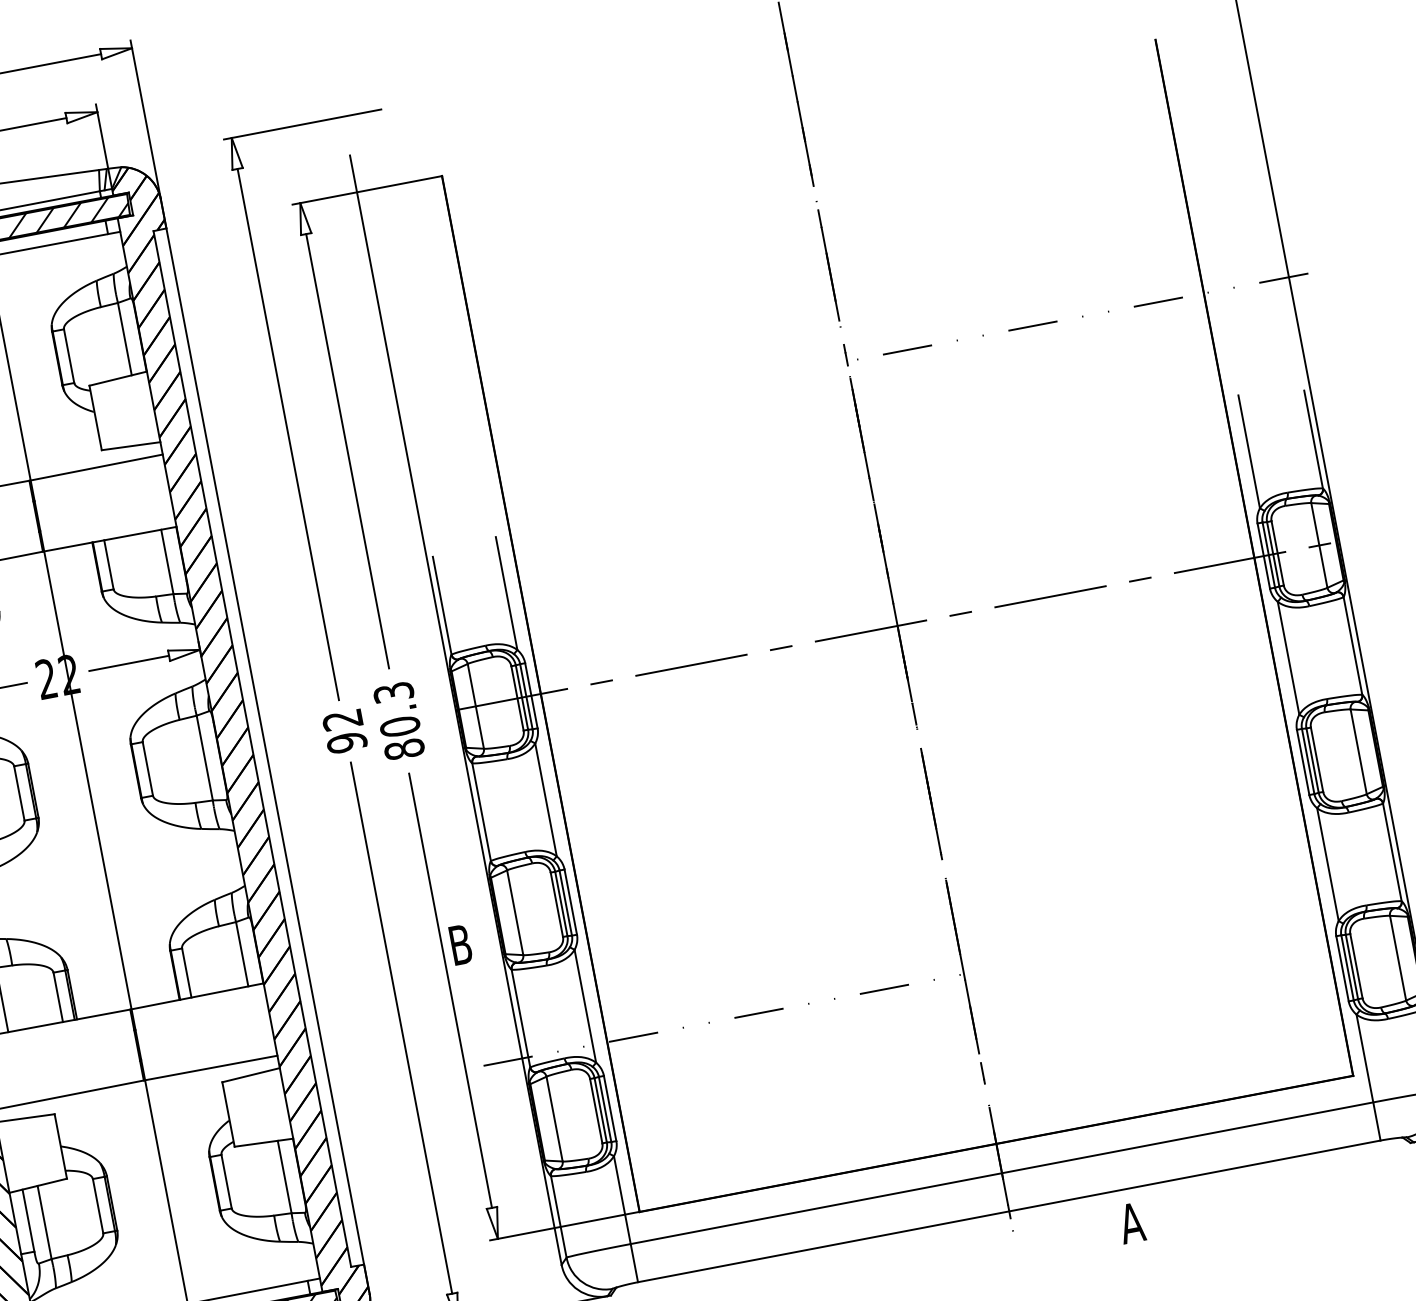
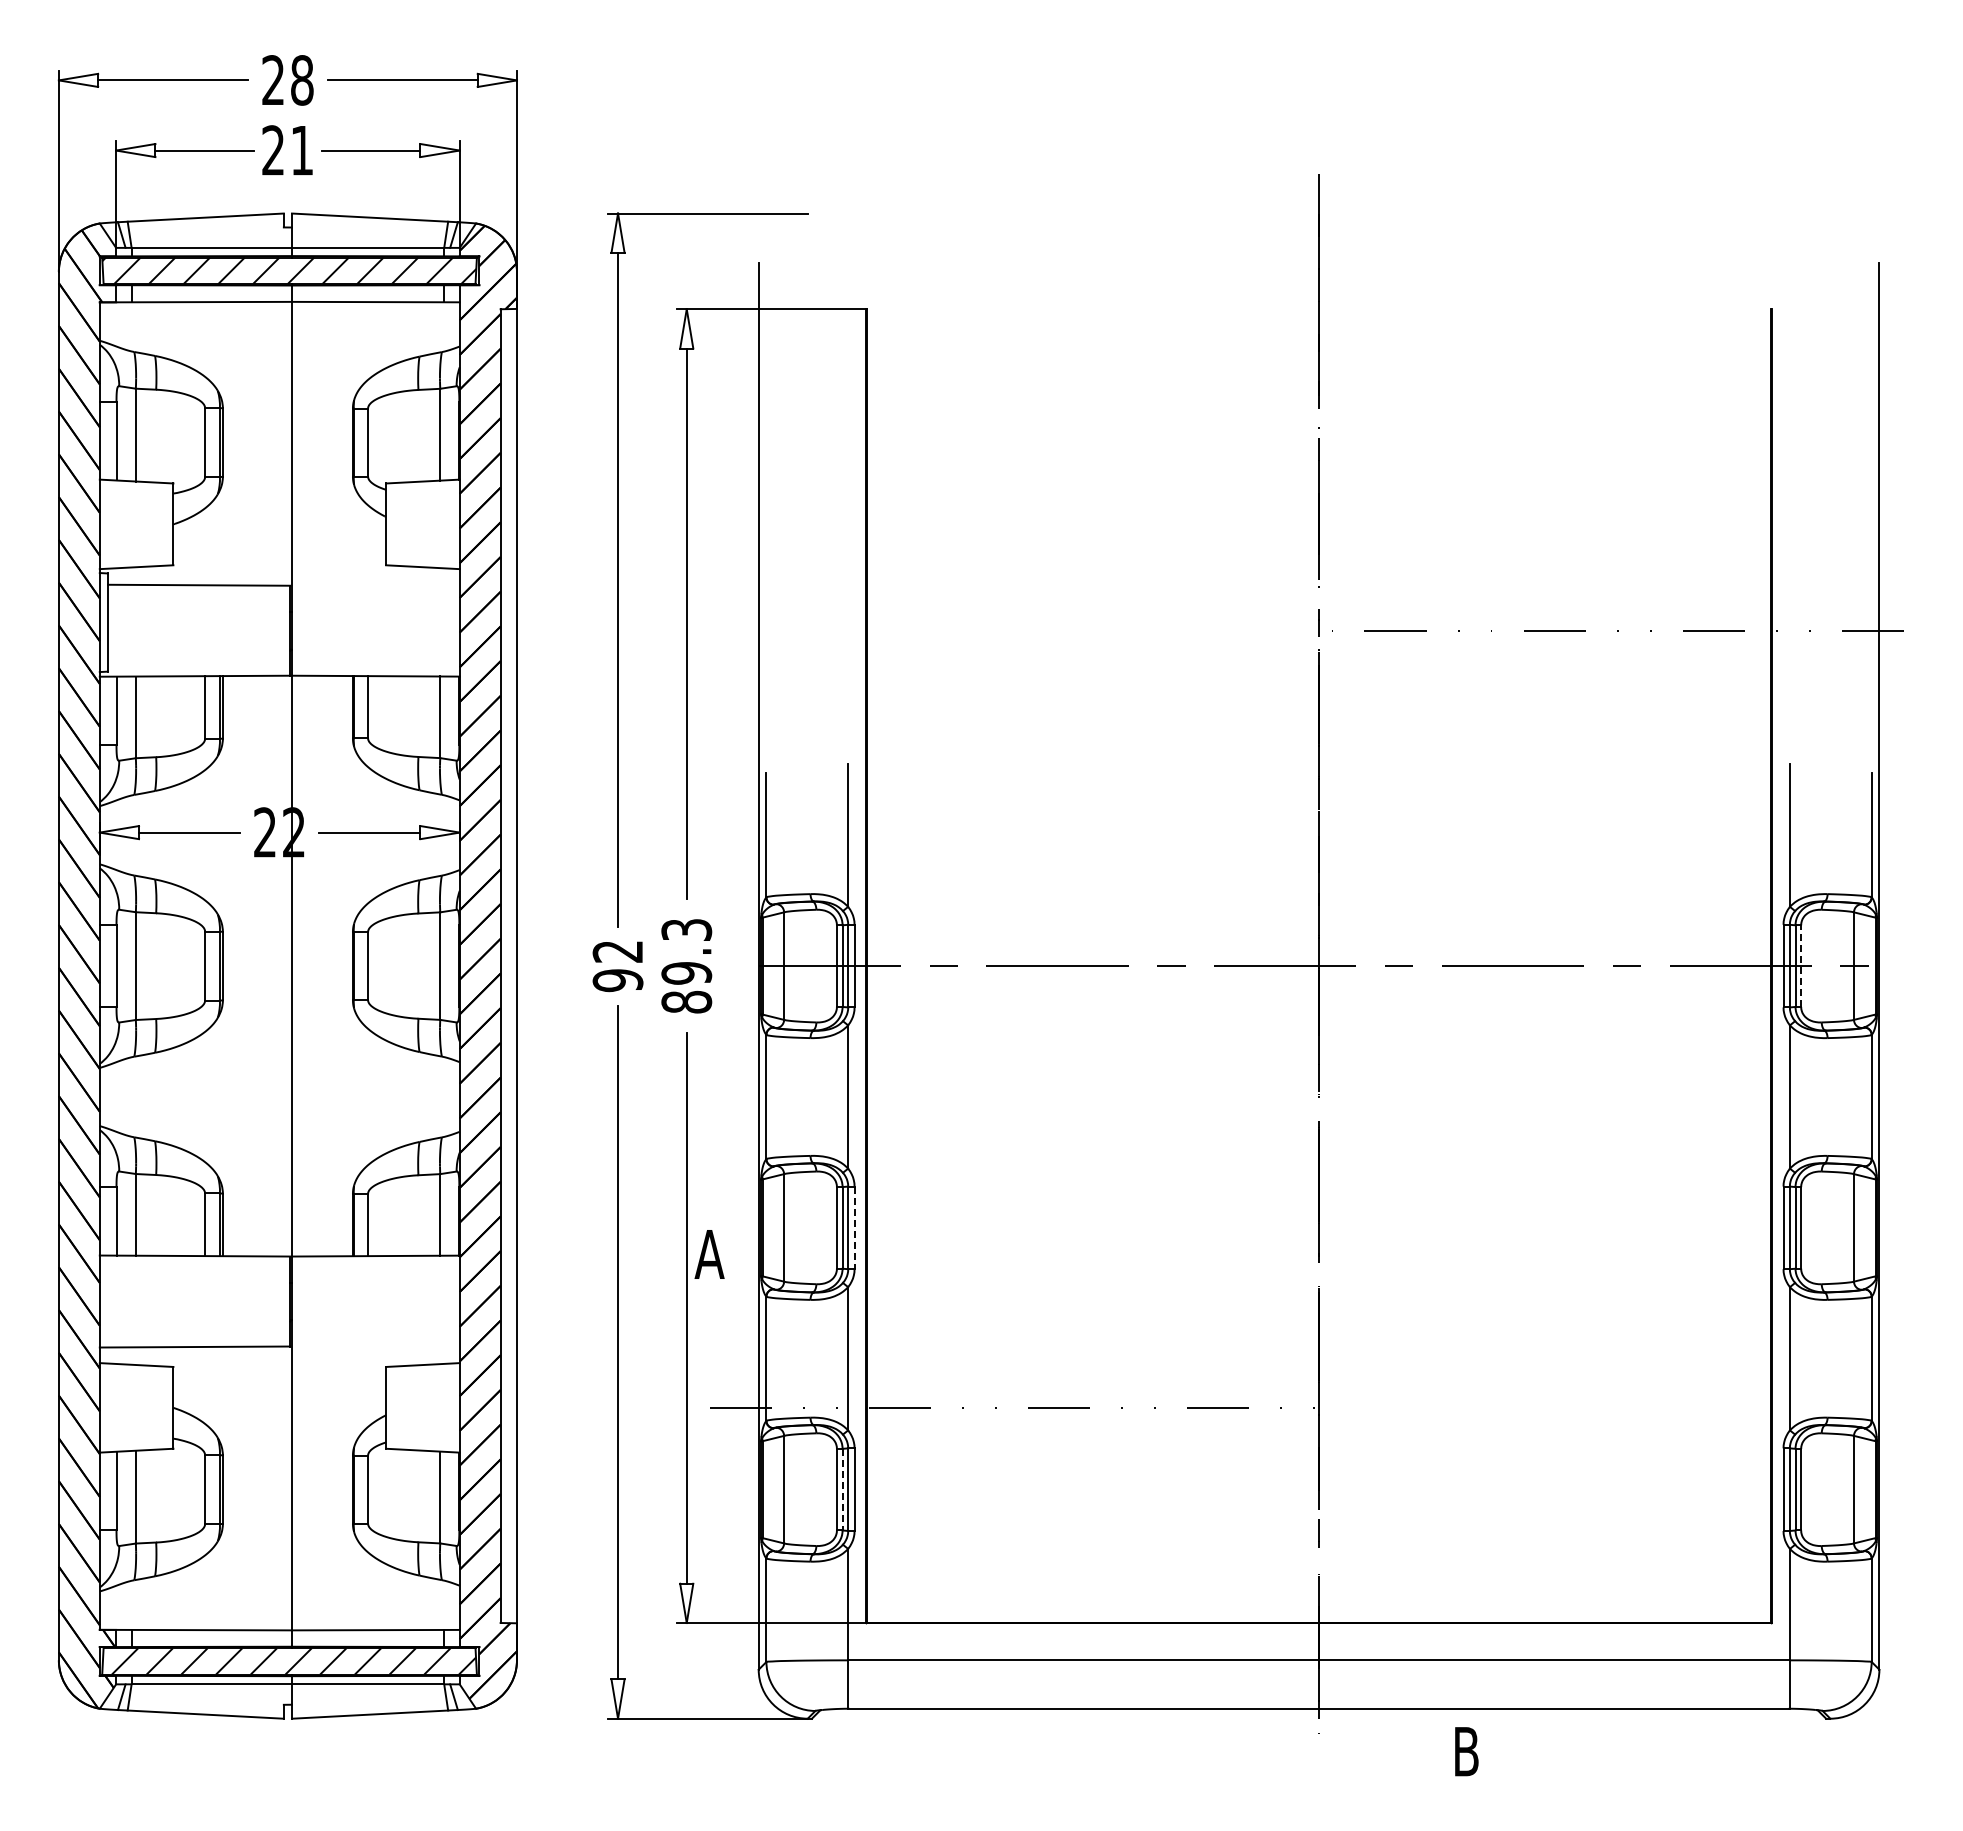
line: (96, 466) -> (375, 584), removed
line: (1278, 553) -> (1801, 966), solid -> dashed
text: (400, 726) -> (686, 973), 80.3 -> 89.3
line: (570, 902) -> (854, 1228), solid -> dashed
text: (460, 944) -> (709, 1254), B -> A
line: (210, 1067) -> (375, 1346), removed
line: (600, 1110) -> (842, 1489), solid -> dashed
text: (1131, 1222) -> (1466, 1751), A -> B

